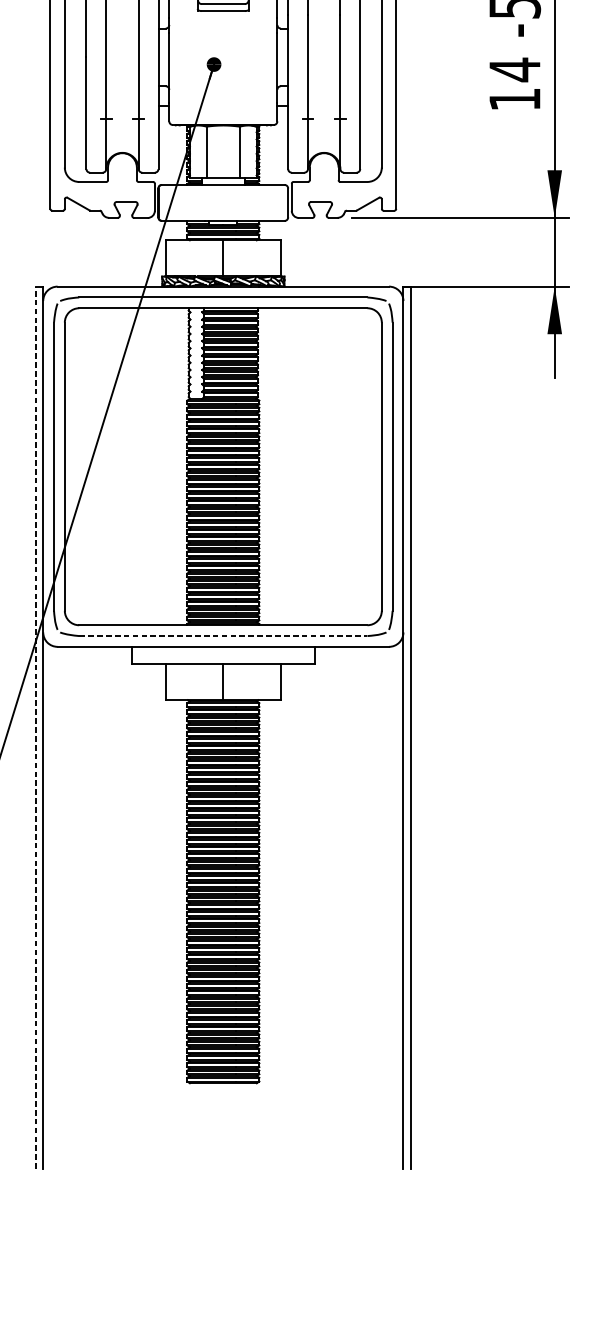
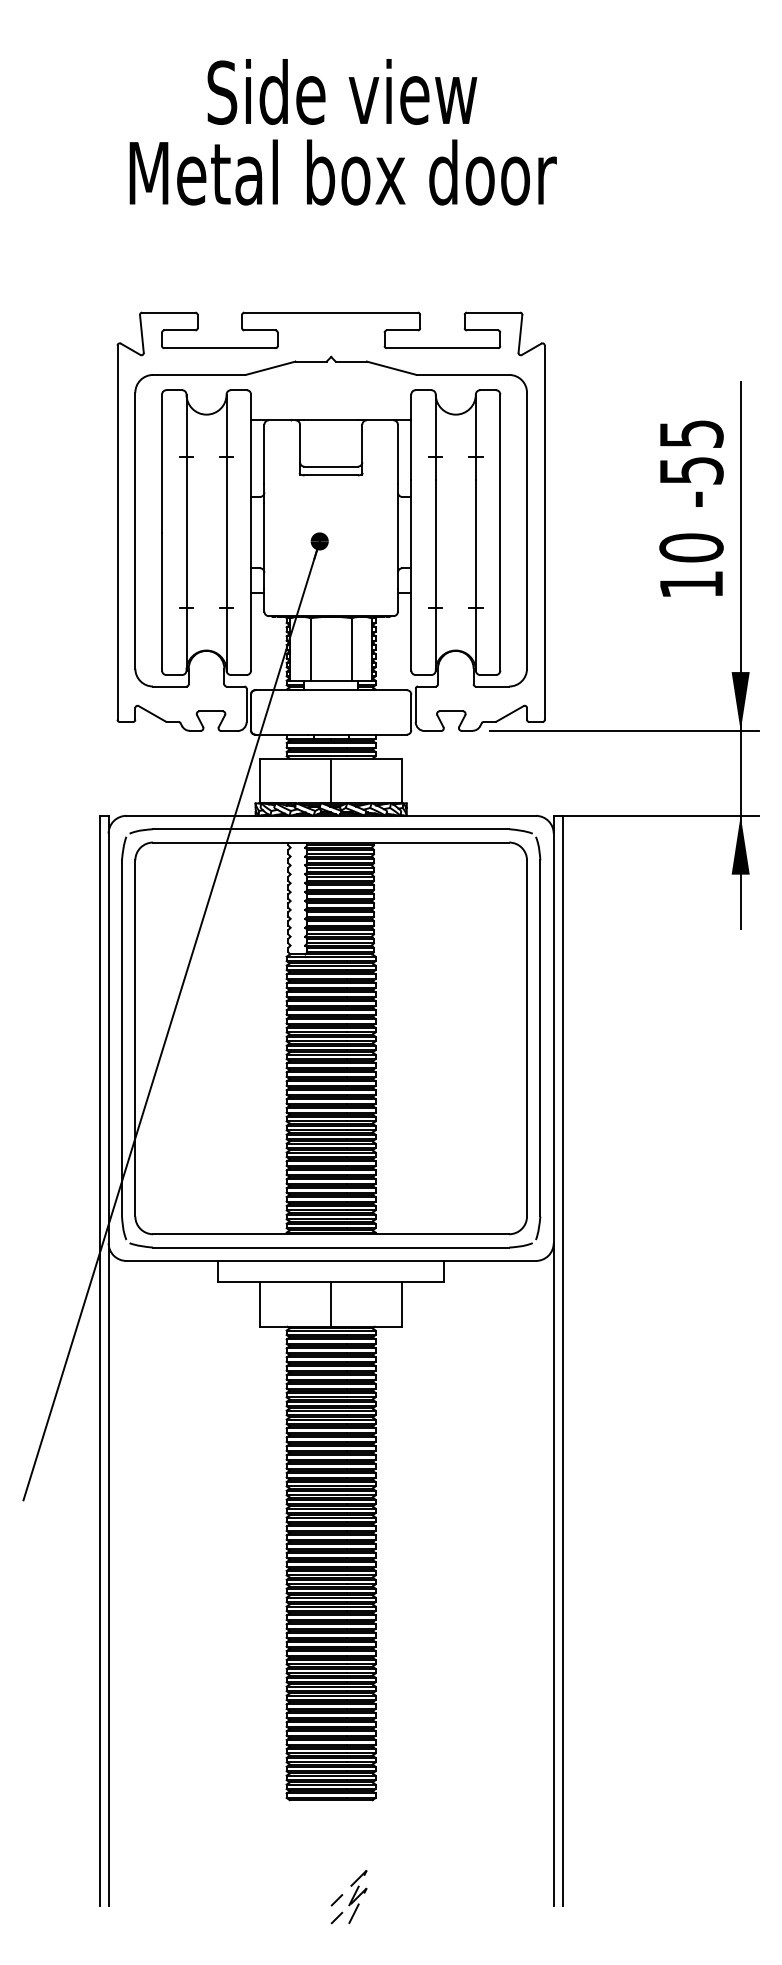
text: (514, 69) -> (691, 547), 14 -> 10
line: (223, 635) -> (331, 1247), dashed -> solid
line: (35, 727) -> (99, 1360), dashed -> solid
part: (237, 1162) -> (348, 1897), added

